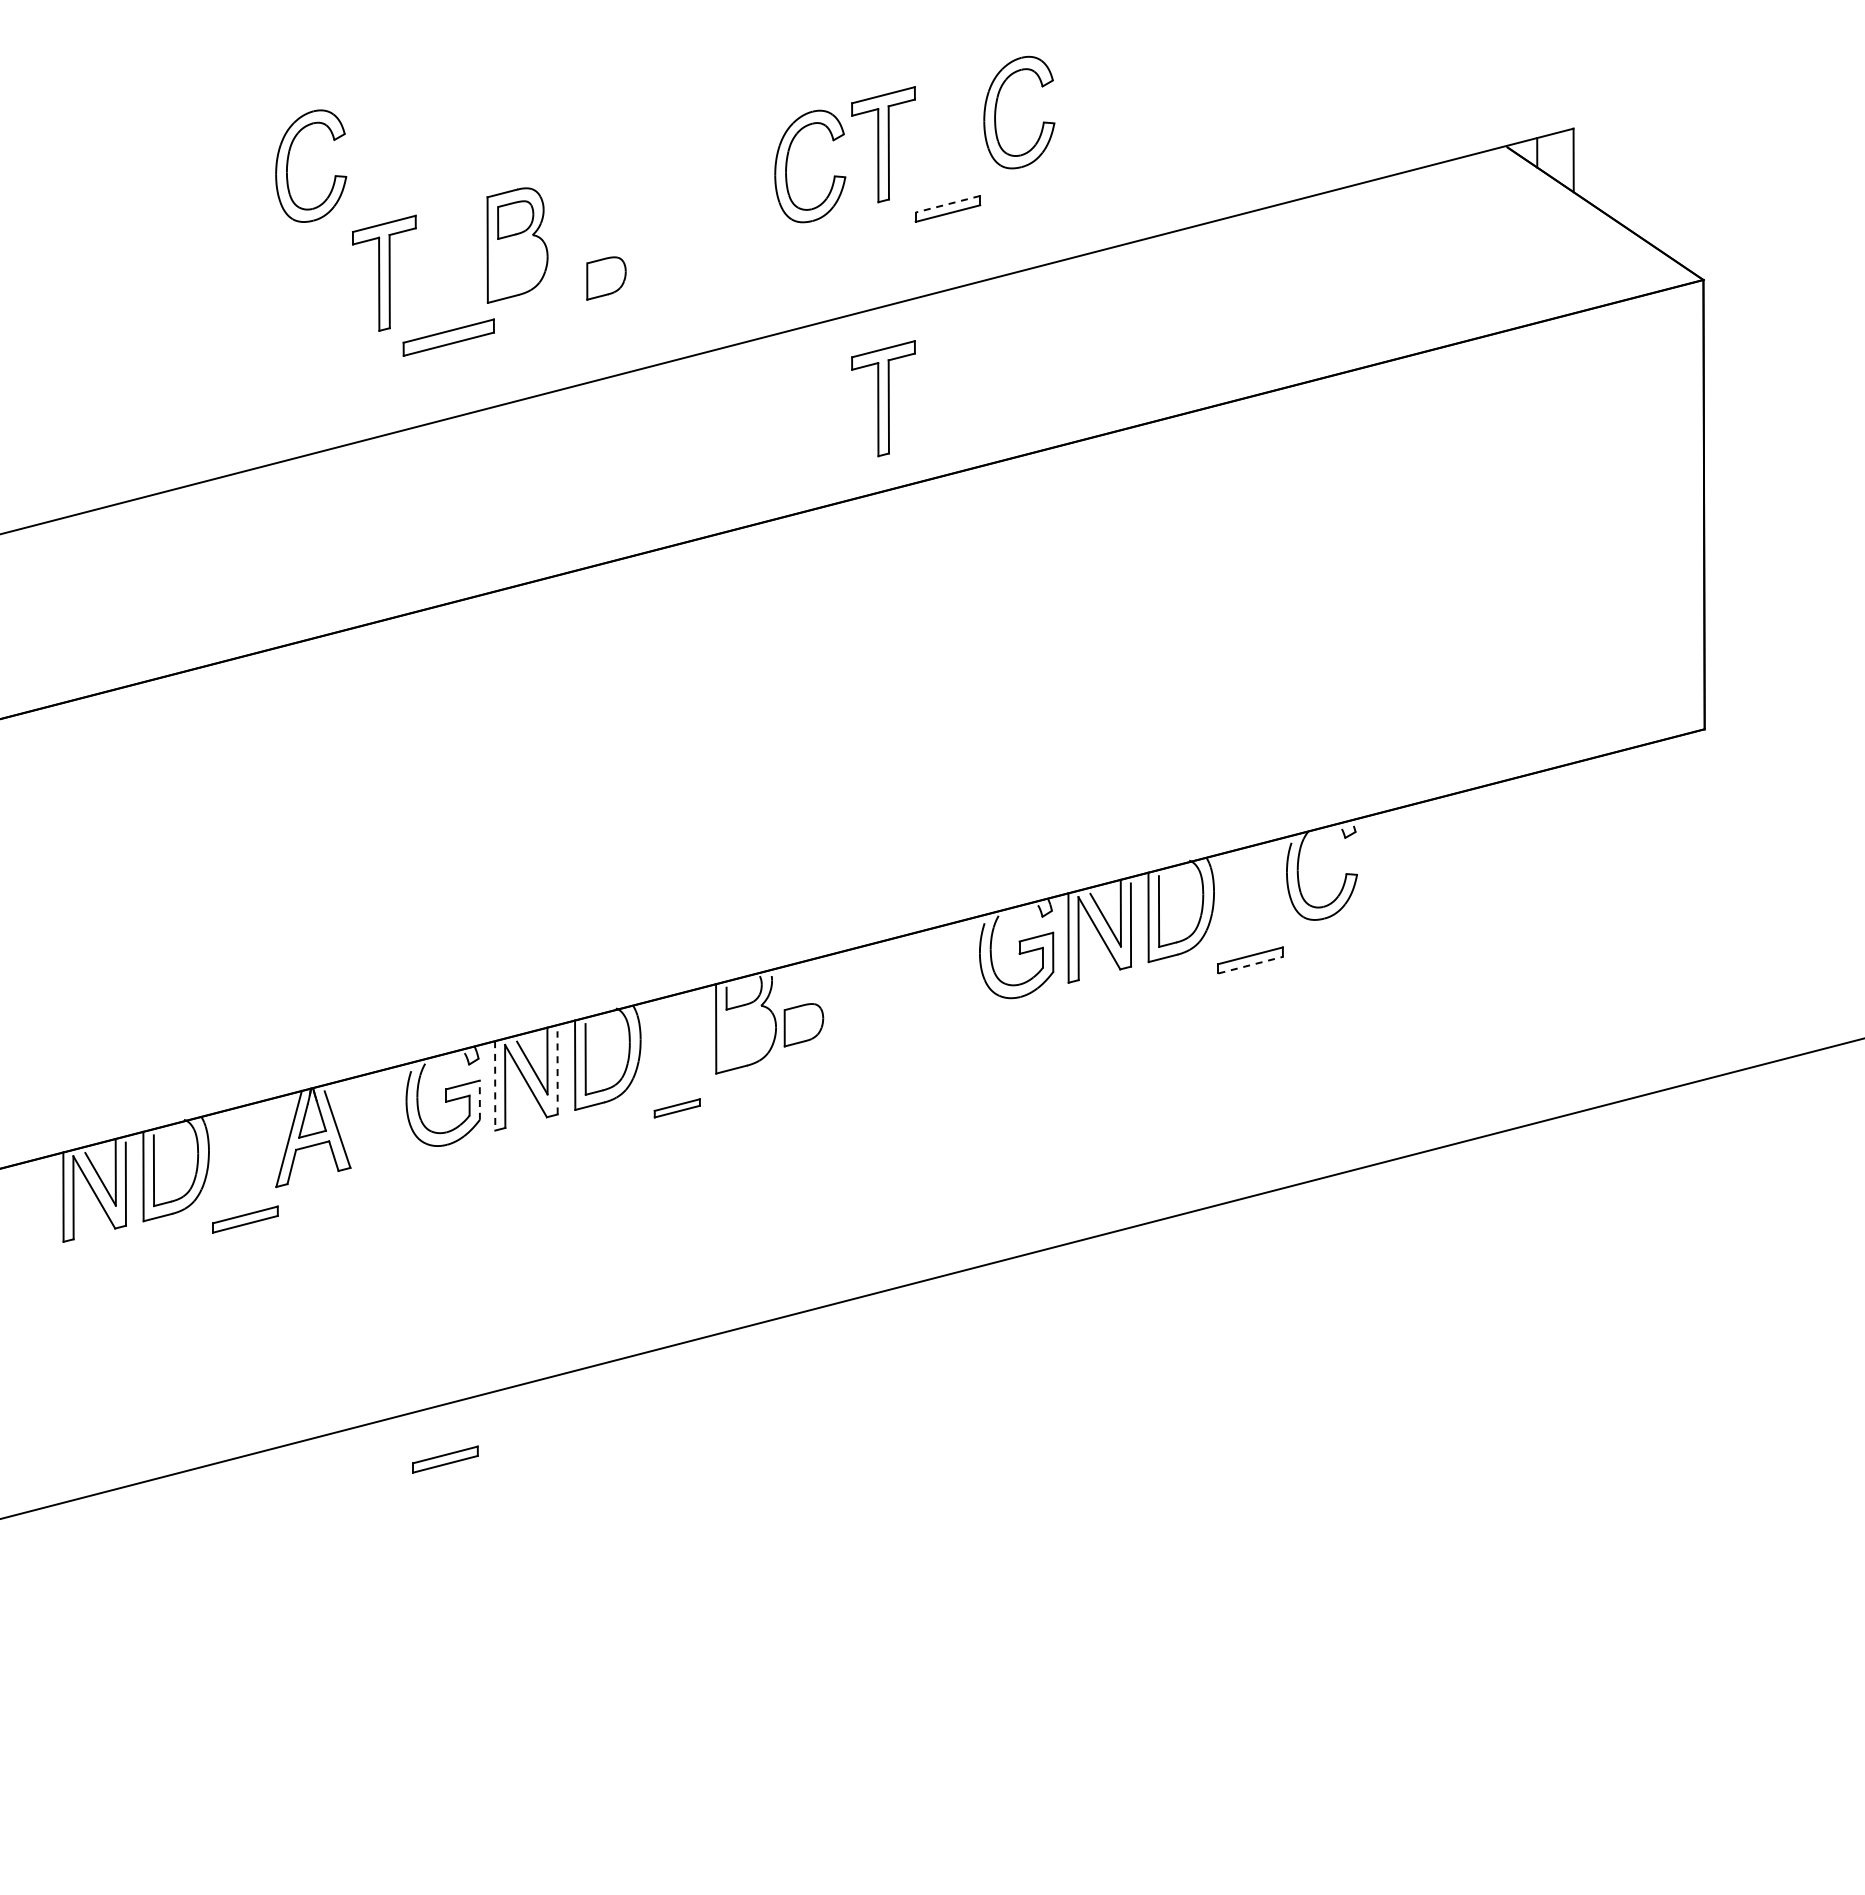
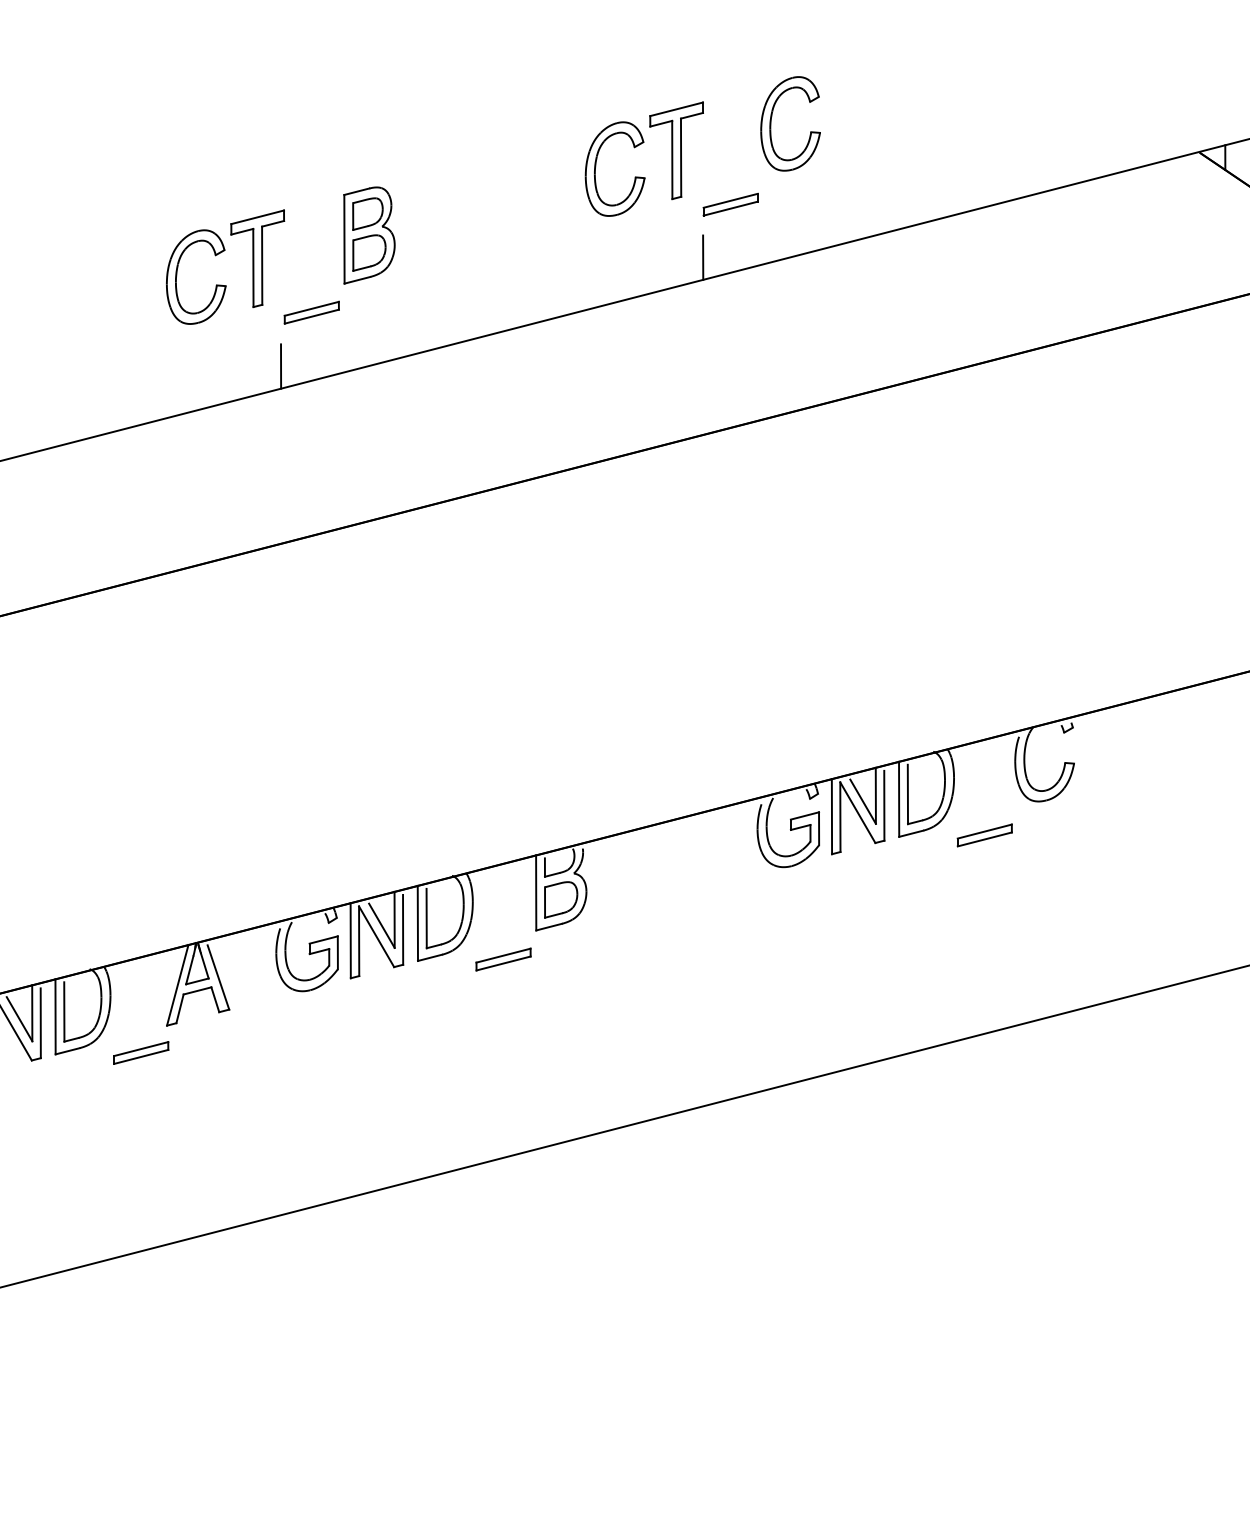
part: (288, 165) -> (177, 276), moved
line: (947, 204) -> (730, 201), dashed -> solid
line: (915, 271) -> (703, 257), added
part: (606, 278) -> (369, 253), moved
part: (448, 337) -> (311, 312), size x0.71
part: (883, 398) -> (676, 363), removed
line: (412, 401) -> (281, 366), added
line: (1251, 965) -> (985, 839), dashed -> solid
part: (803, 1025) -> (560, 900), moved
line: (557, 1072) -> (403, 929), dashed -> solid
line: (495, 1085) -> (350, 940), dashed -> solid
line: (479, 1100) -> (337, 953), dashed -> solid
part: (677, 1108) -> (503, 959), size x1.43
part: (445, 1459) -> (309, 1254), removed

